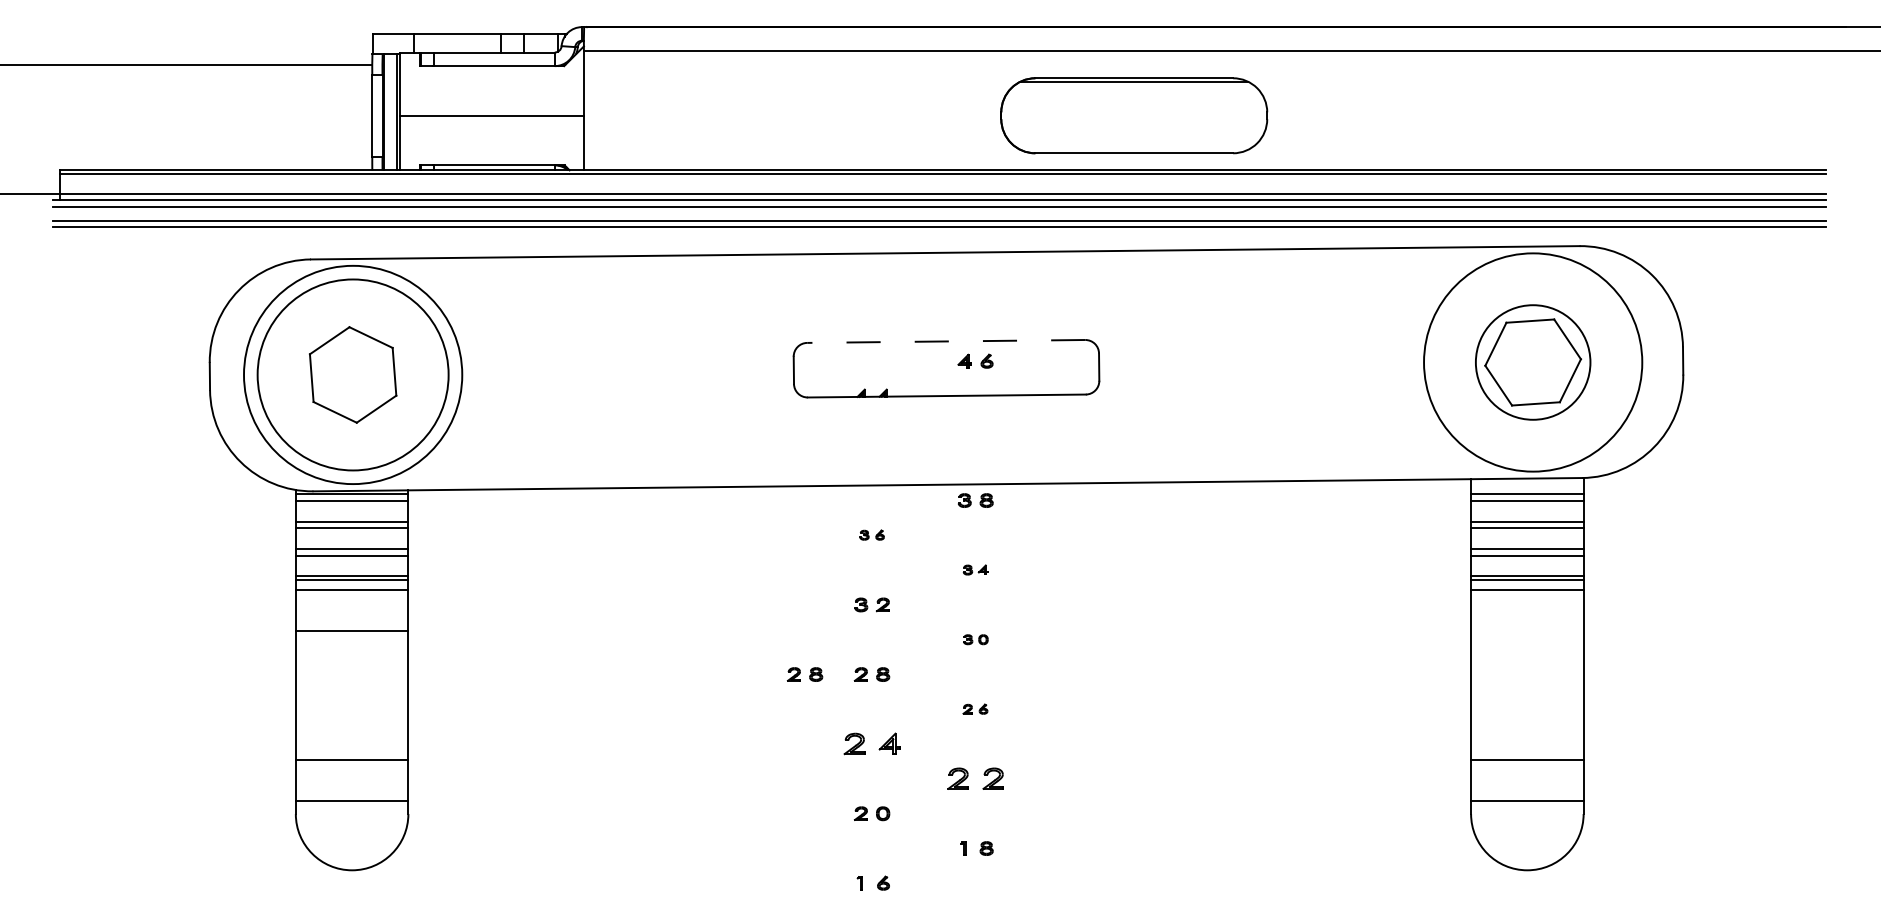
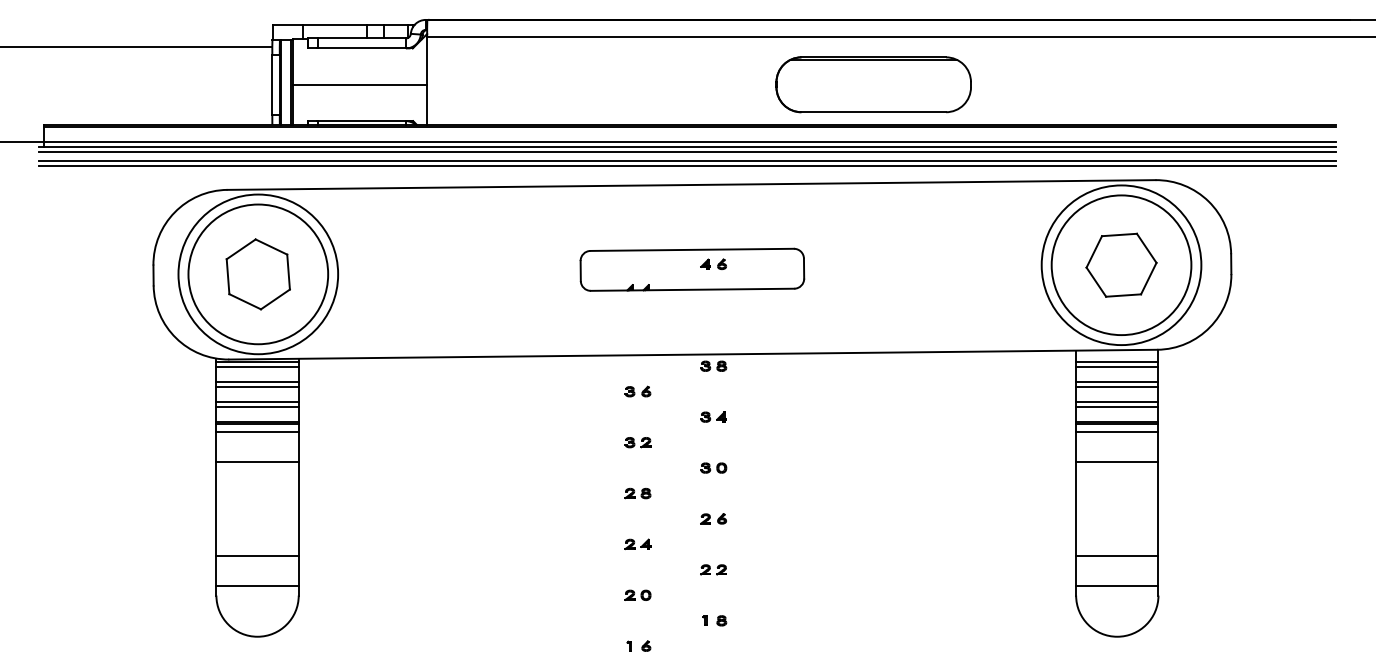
part: (1133, 115) -> (873, 84), moved
line: (946, 340) -> (692, 249), dashed -> solid
circle: (1533, 362) -> (1121, 265), size x1.67
part: (871, 535) -> (637, 391), size x1.43
part: (975, 569) -> (713, 416), size x1.43
line: (1527, 630) -> (1117, 461), added
part: (975, 638) -> (713, 467), size x1.43
part: (804, 674) -> (588, 493), removed
part: (975, 708) -> (713, 518), size x1.43
part: (871, 744) -> (637, 544), size x0.62
part: (975, 778) -> (713, 569), size x0.62

